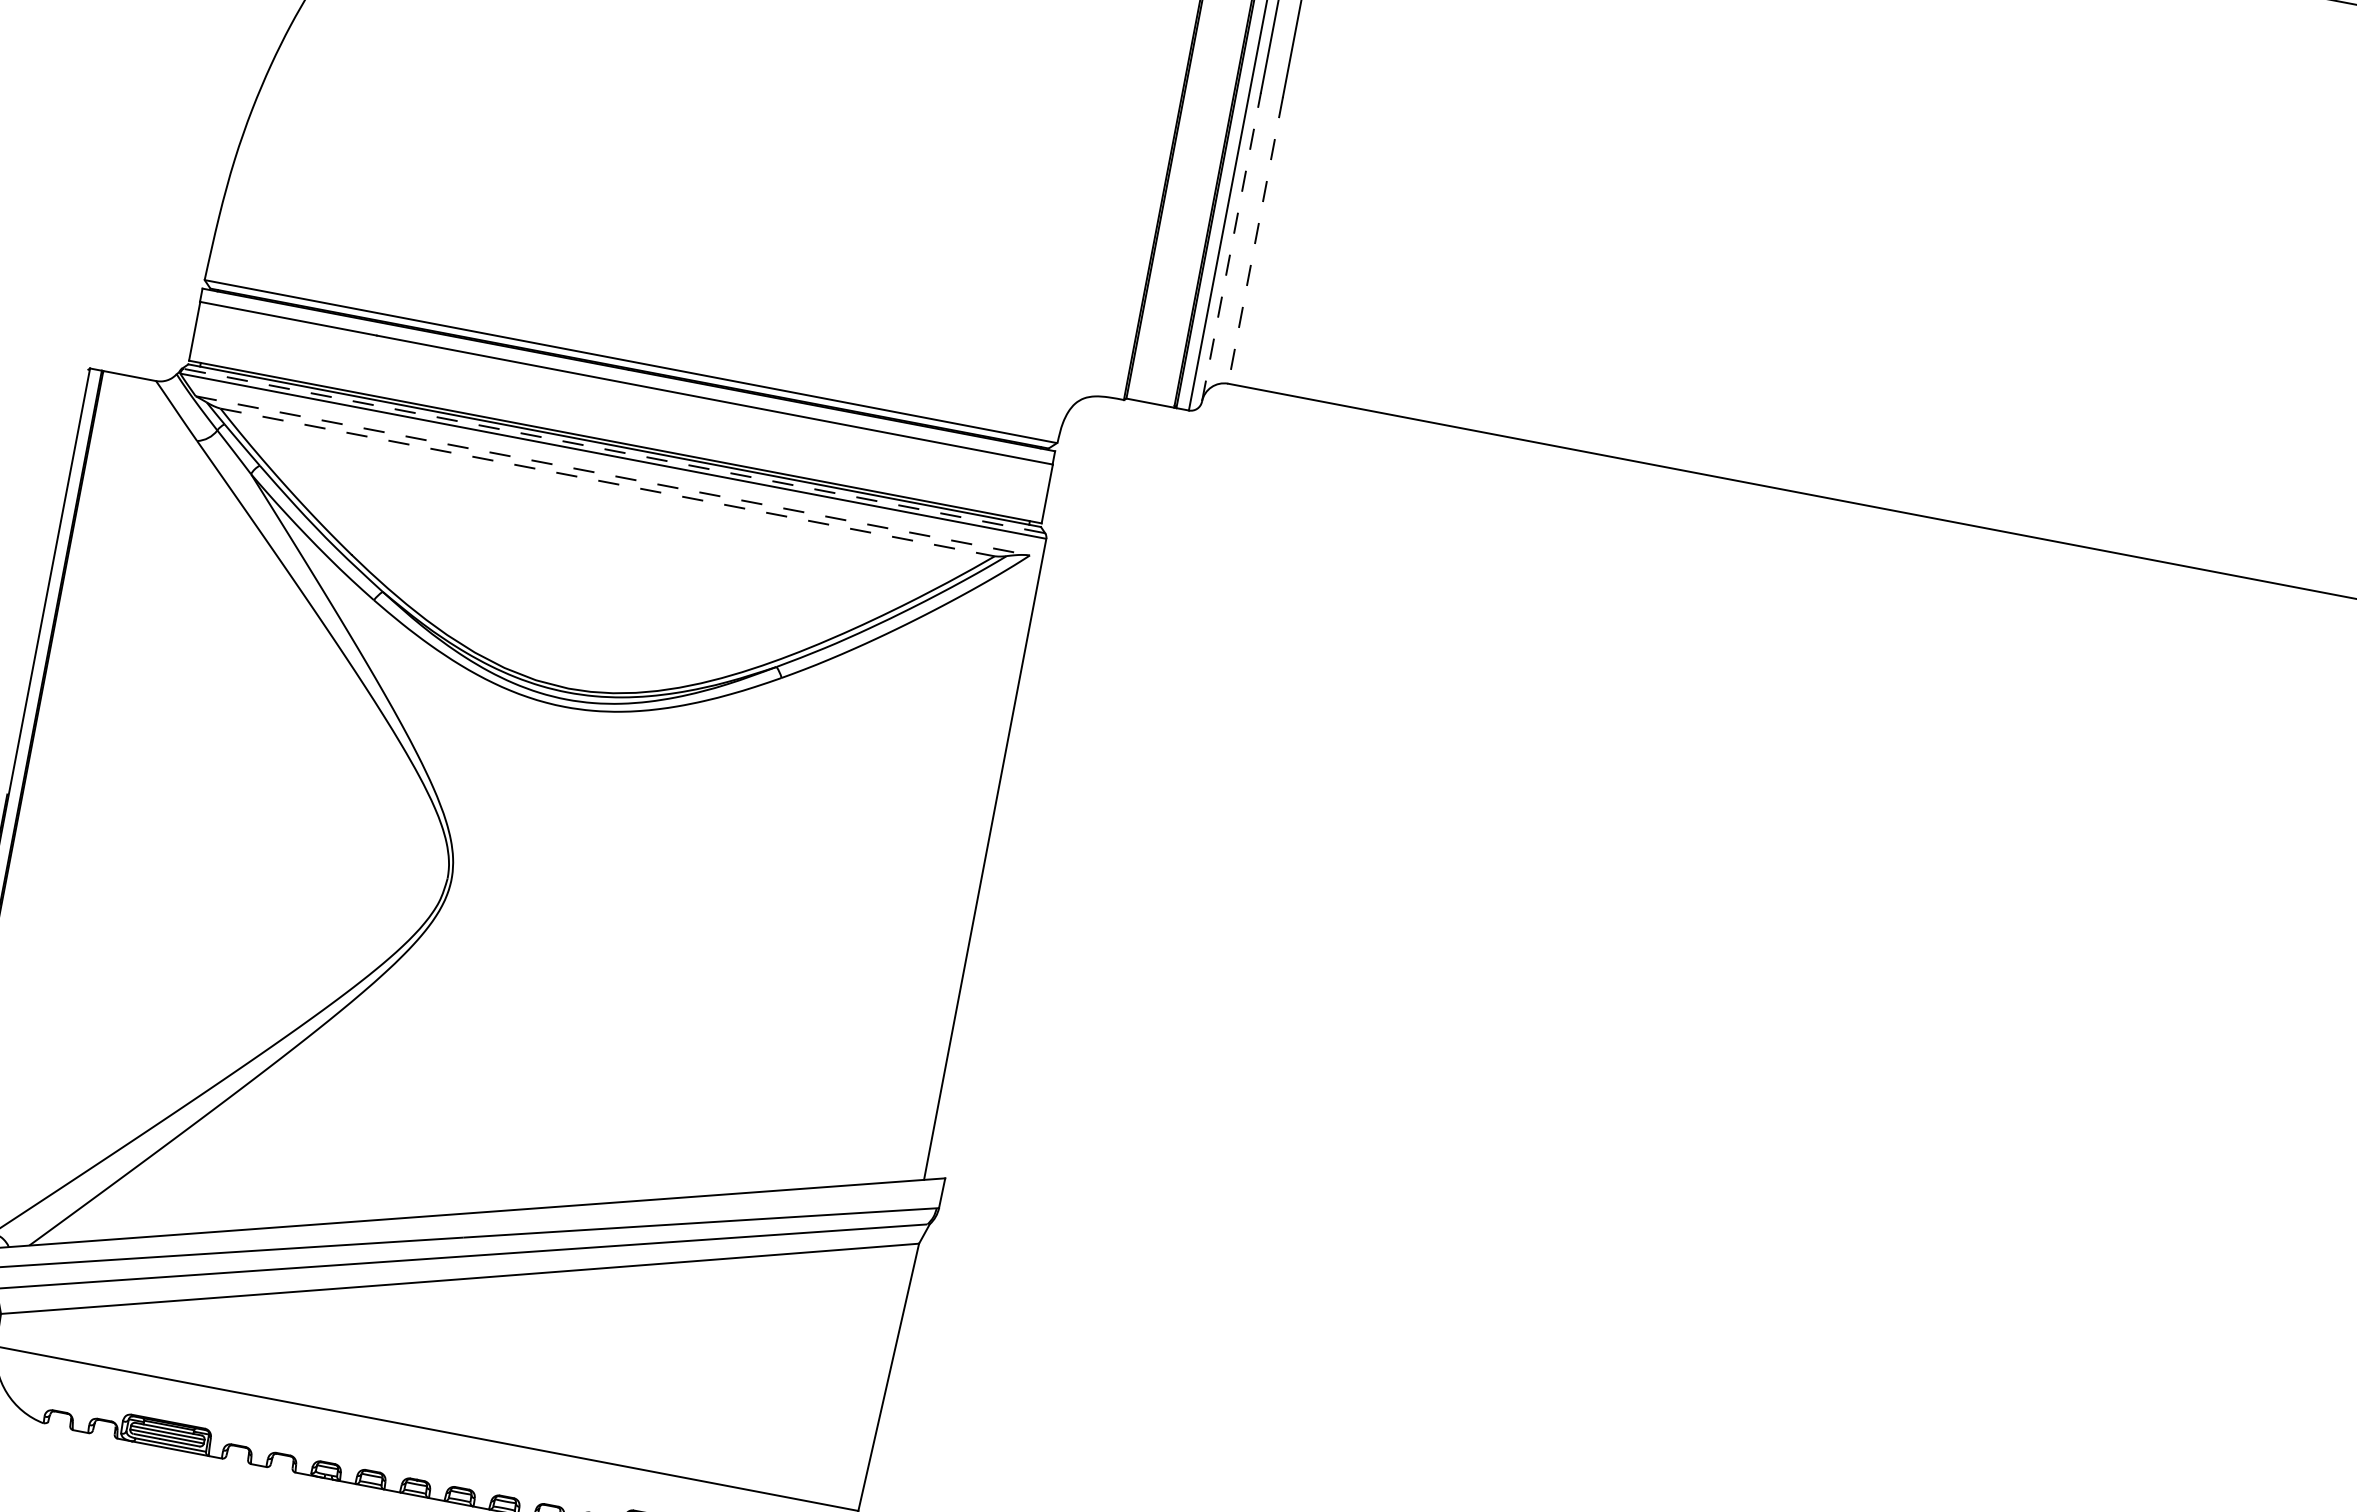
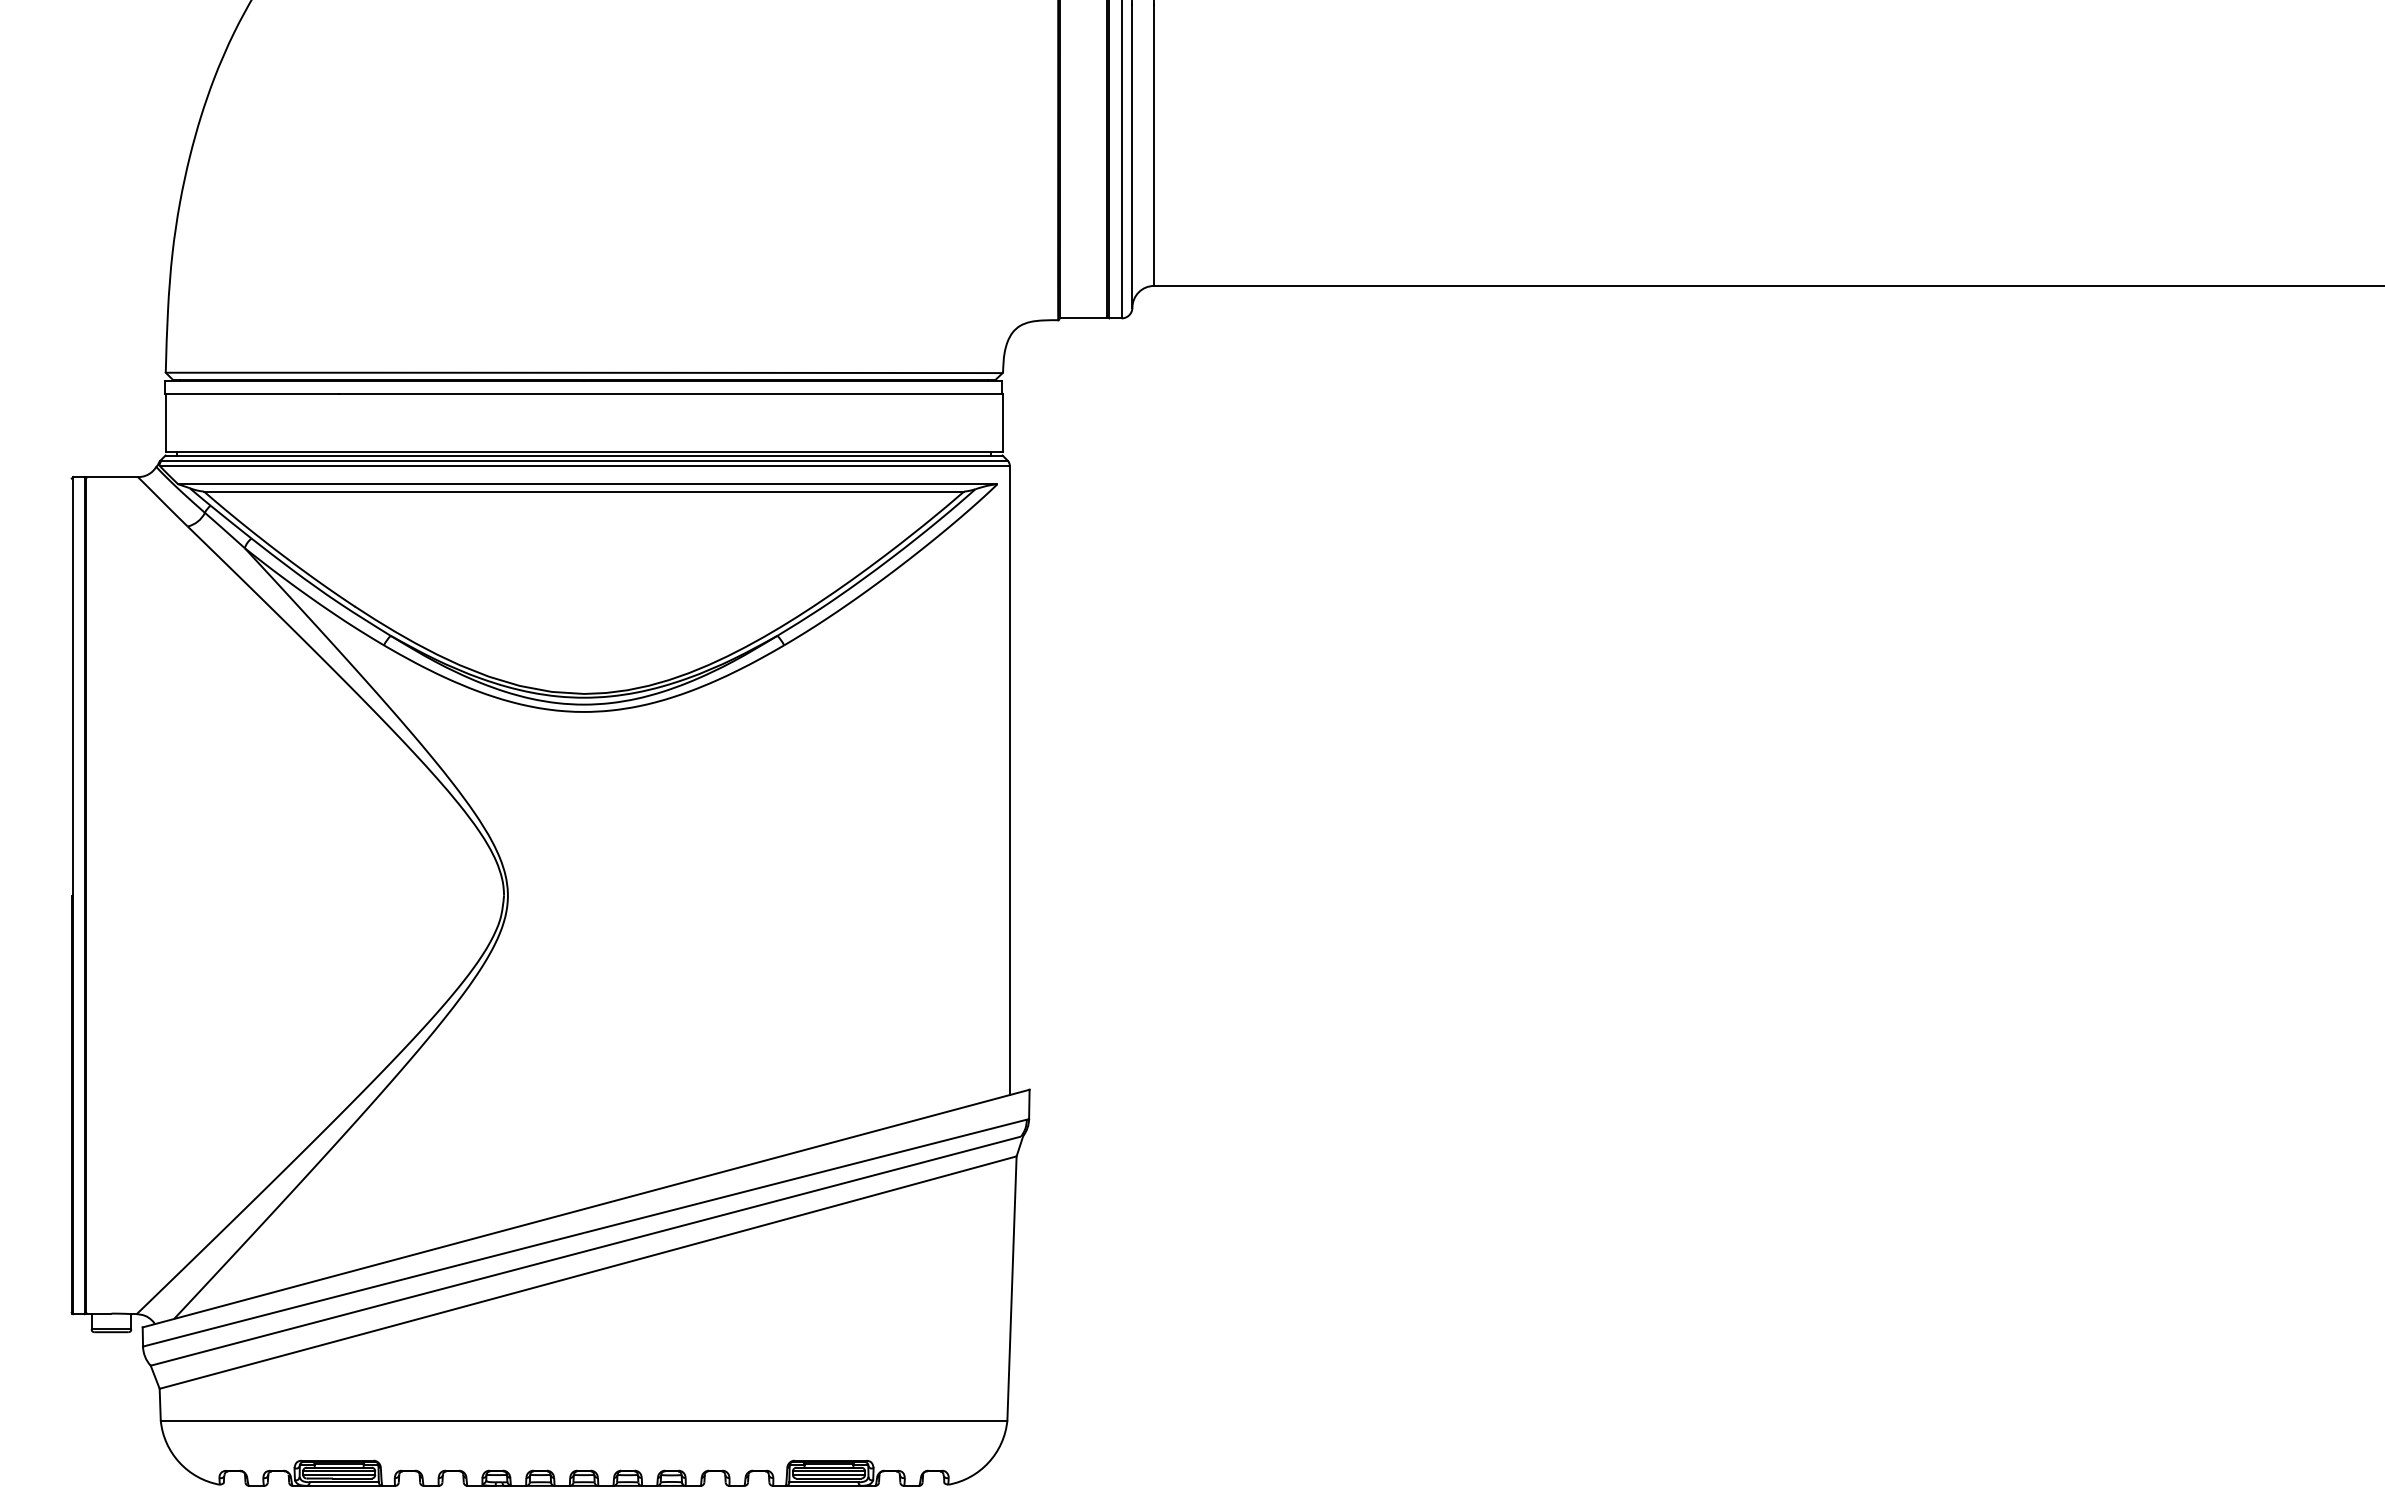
line: (1255, 240) -> (1154, 145), dashed -> solid
line: (1231, 247) -> (1132, 156), dashed -> solid
line: (614, 450) -> (584, 460), dashed -> solid
line: (612, 475) -> (587, 484), dashed -> solid
line: (608, 482) -> (584, 491), dashed -> solid

